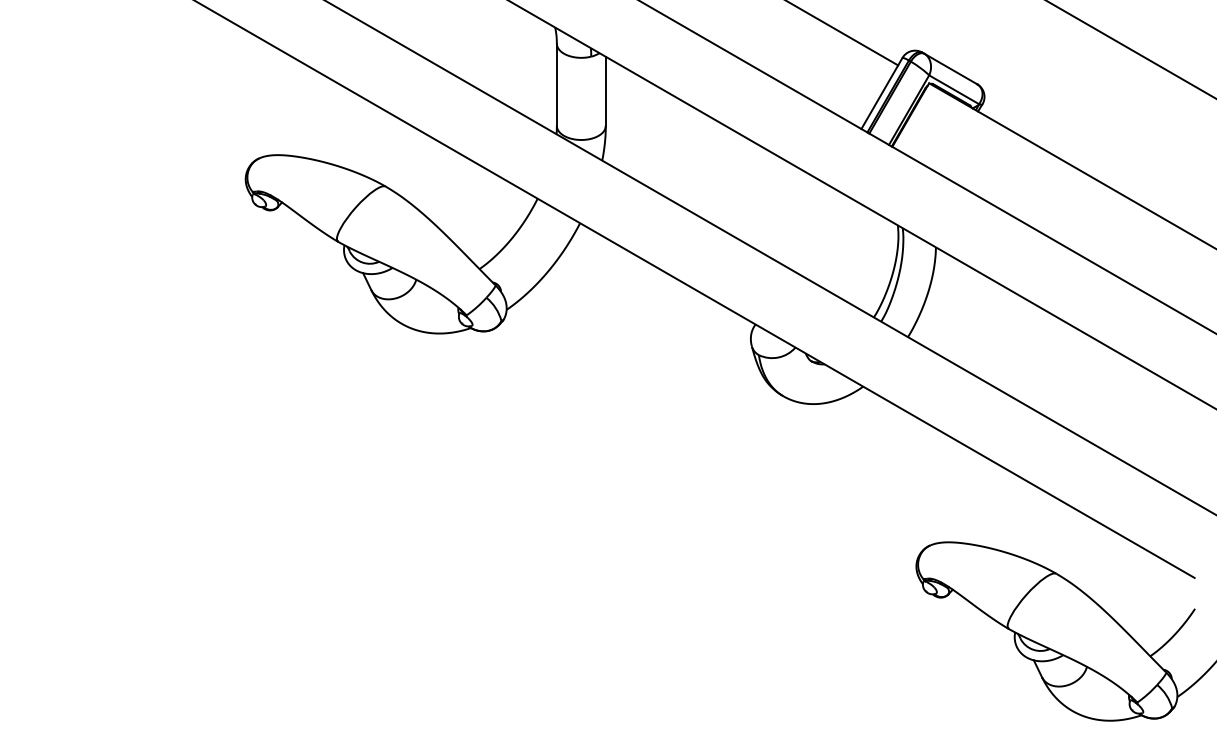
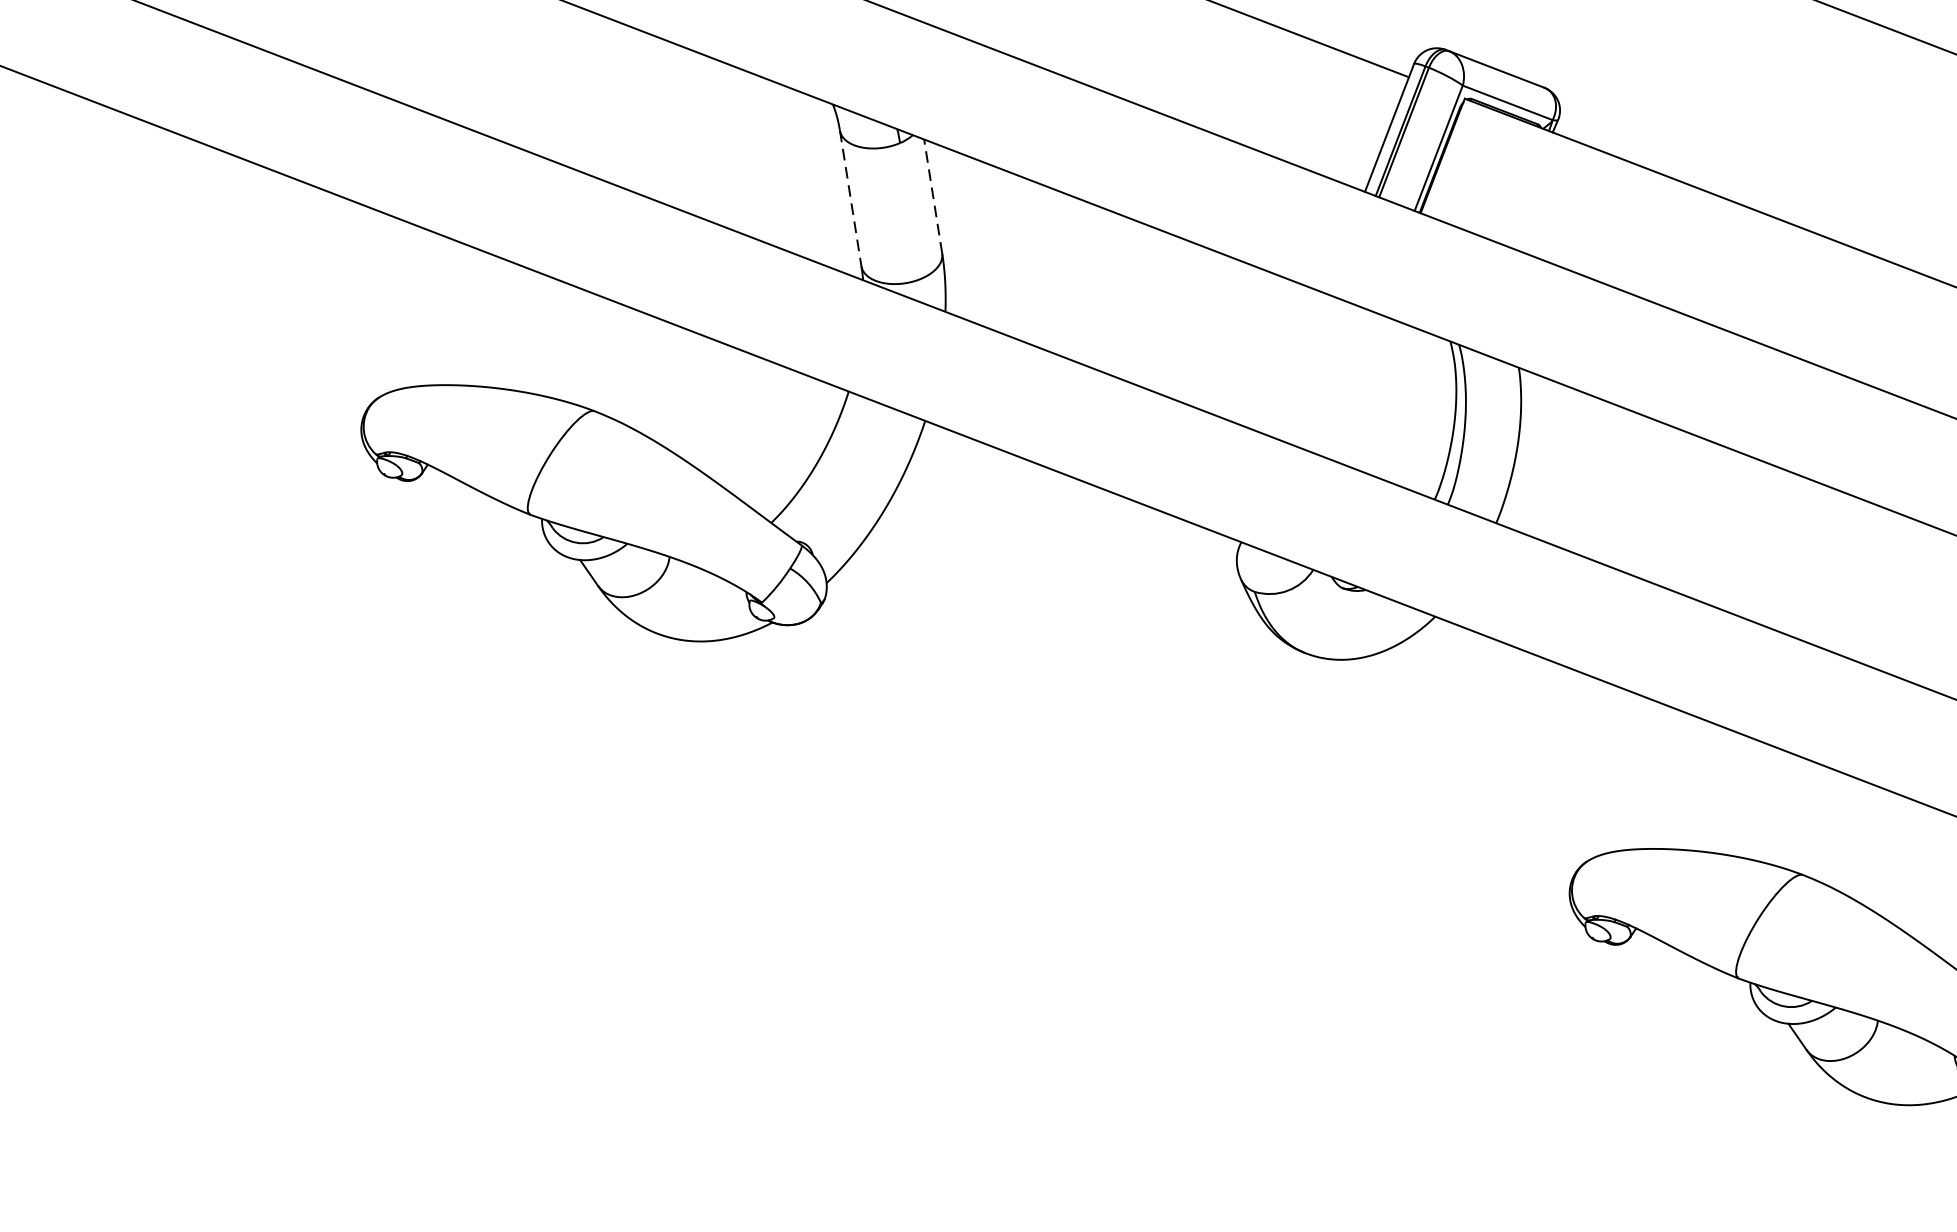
line: (556, 85) -> (850, 199), solid -> dashed
line: (605, 91) -> (932, 196), solid -> dashed

